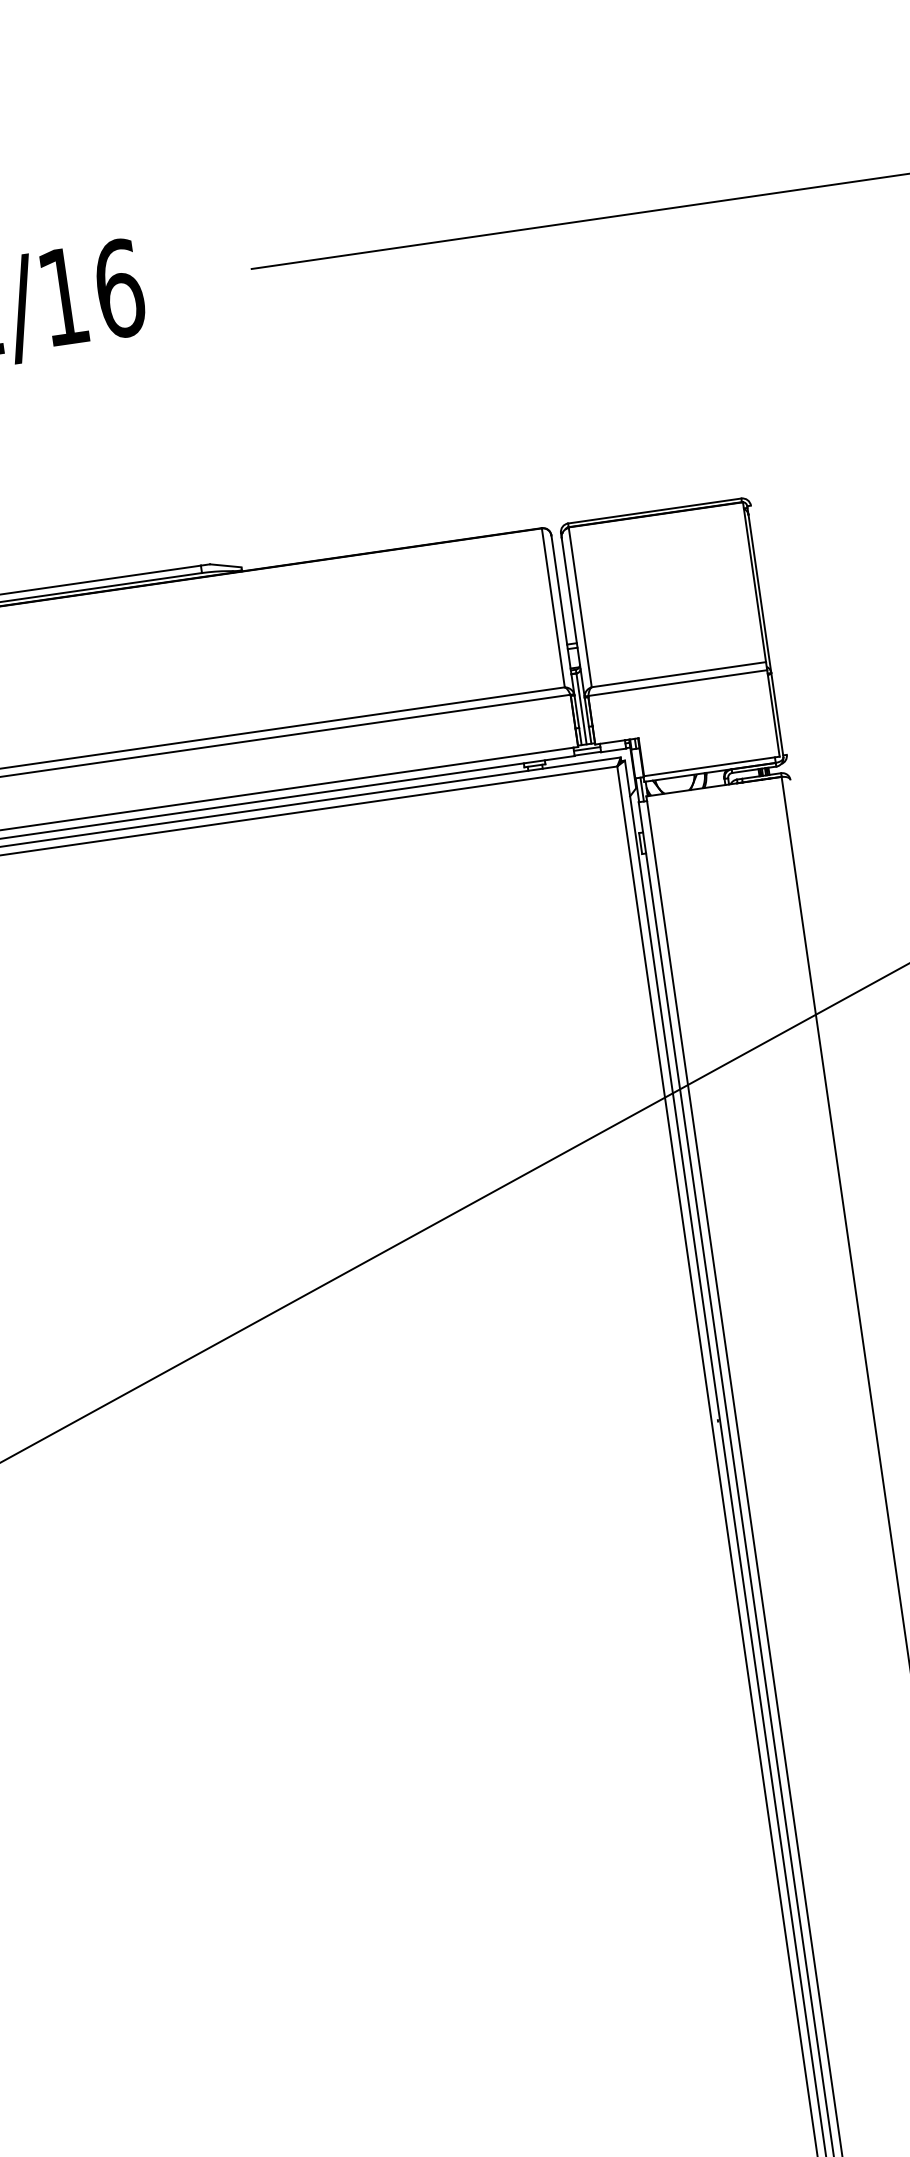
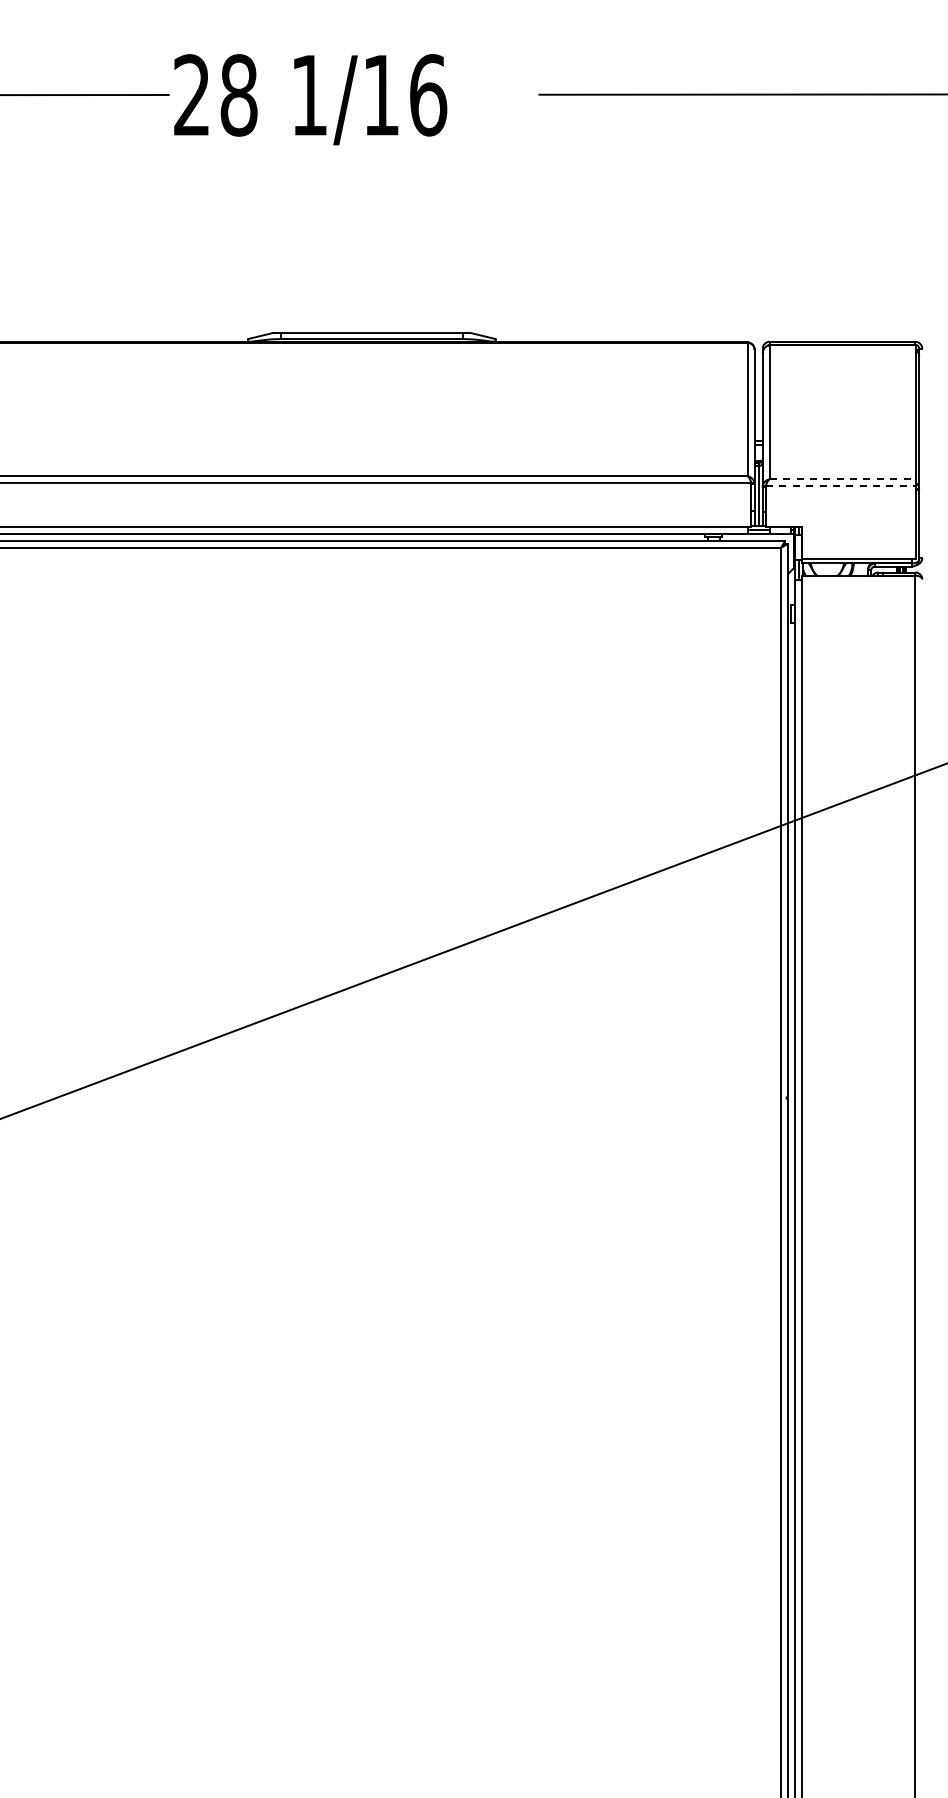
line: (679, 674) -> (843, 479), solid -> dashed
line: (678, 683) -> (841, 486), solid -> dashed

